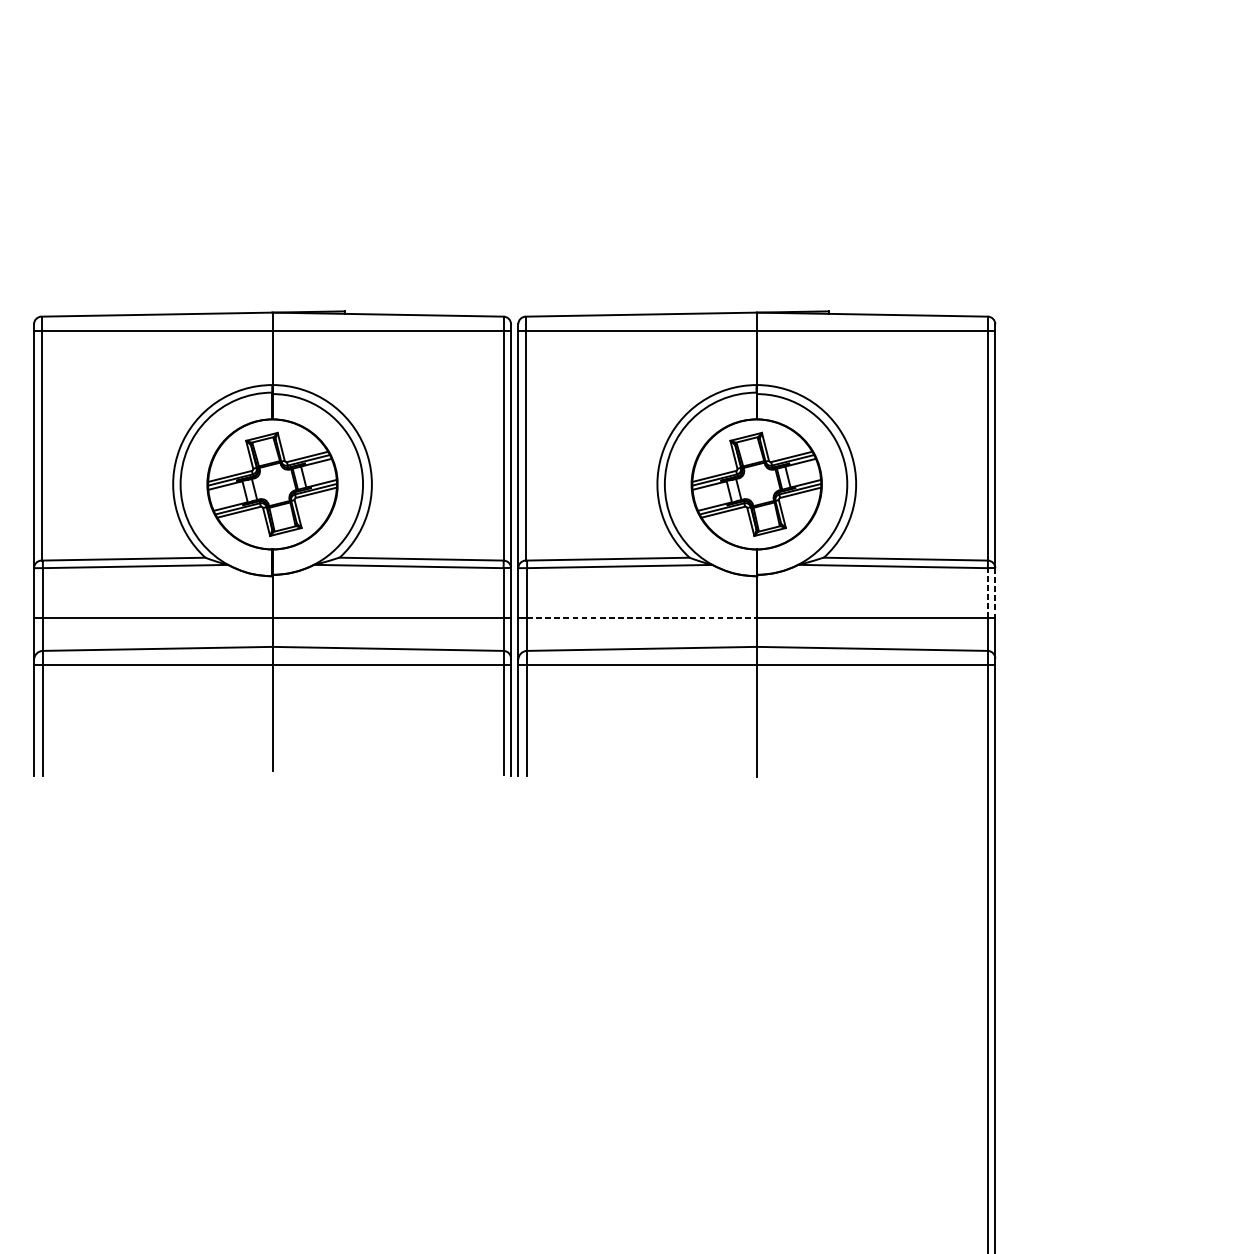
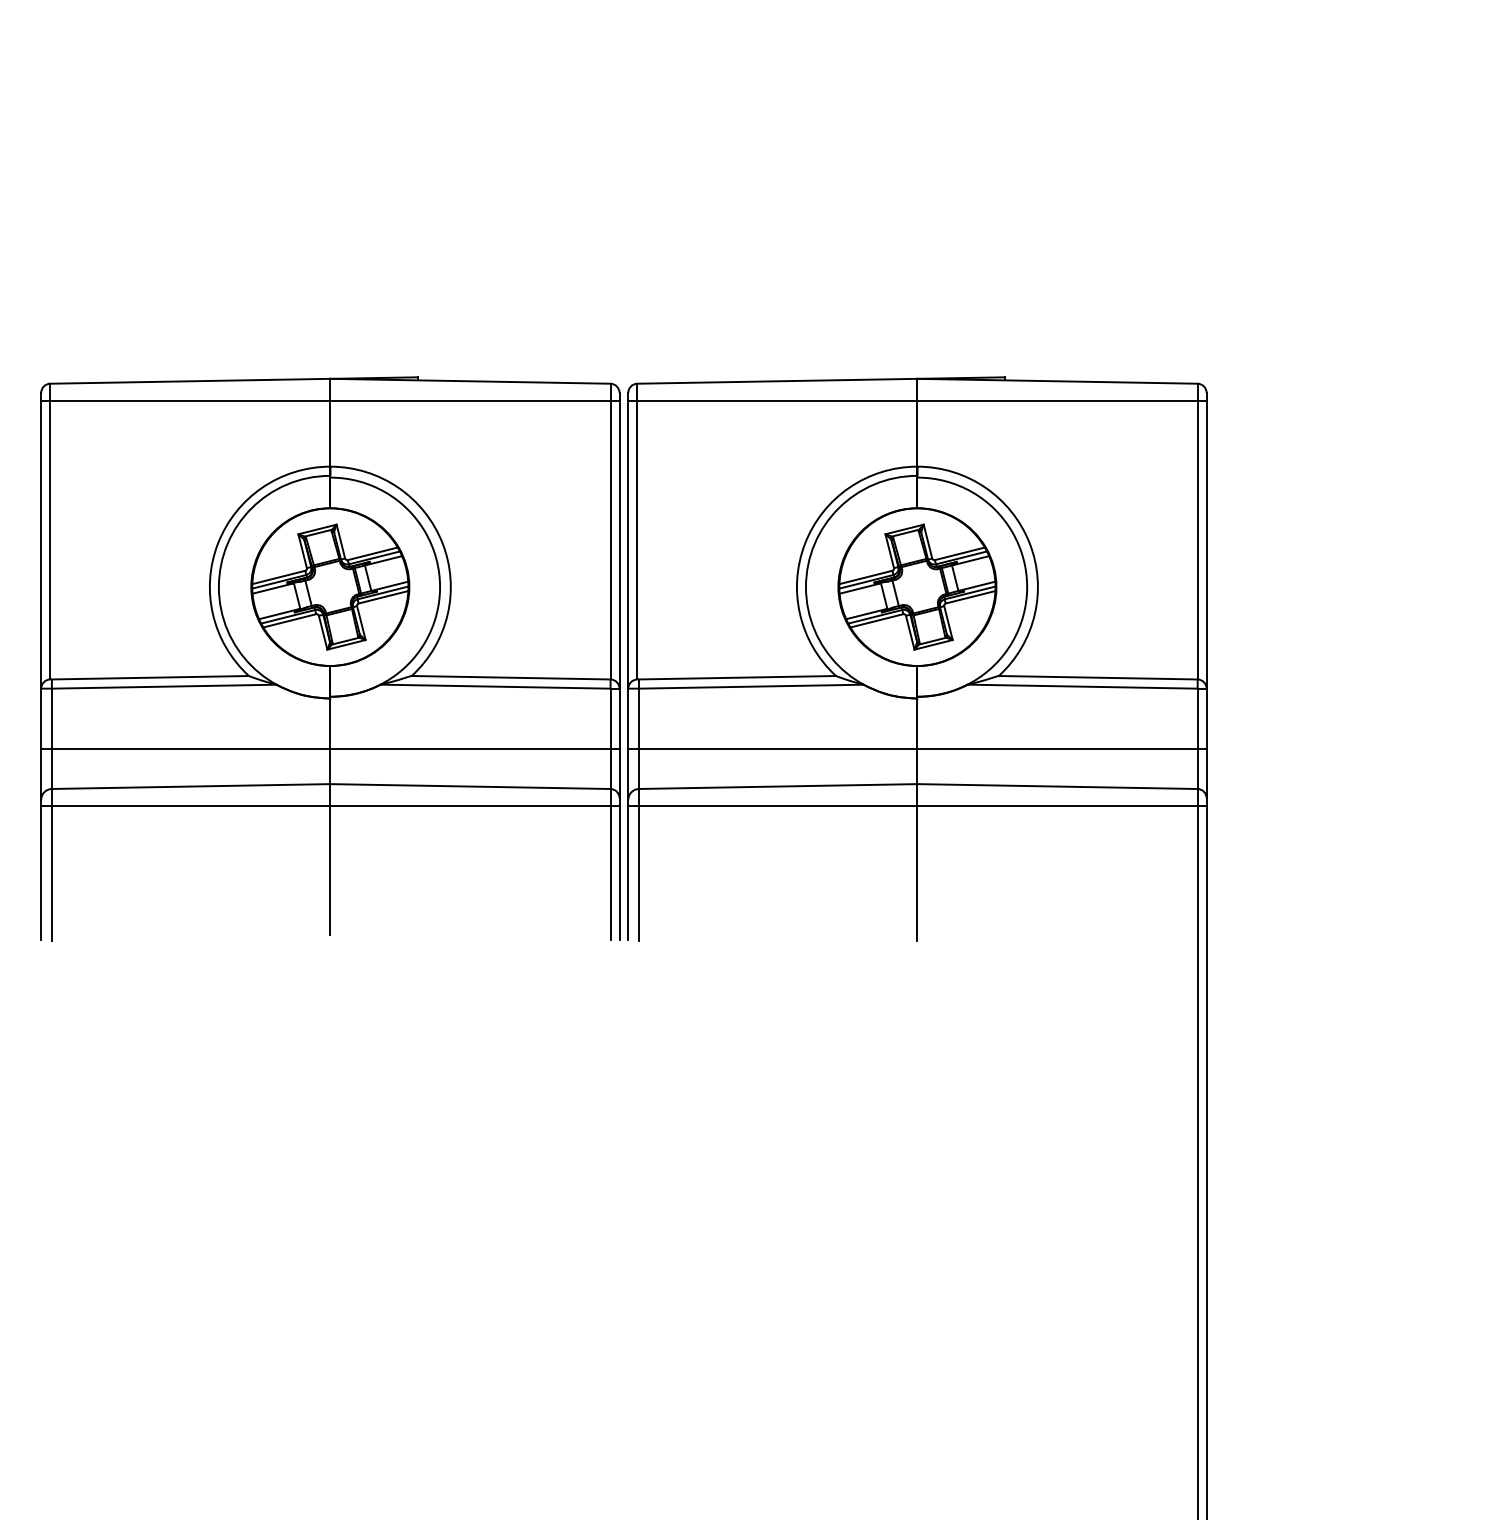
line: (987, 592) -> (1197, 718), dashed -> solid
line: (995, 593) -> (1206, 719), dashed -> solid
line: (642, 618) -> (778, 749), dashed -> solid

